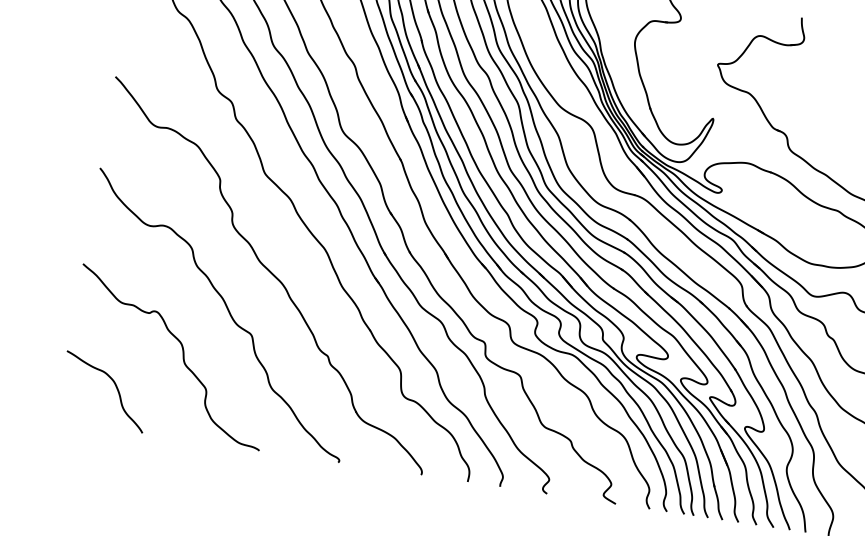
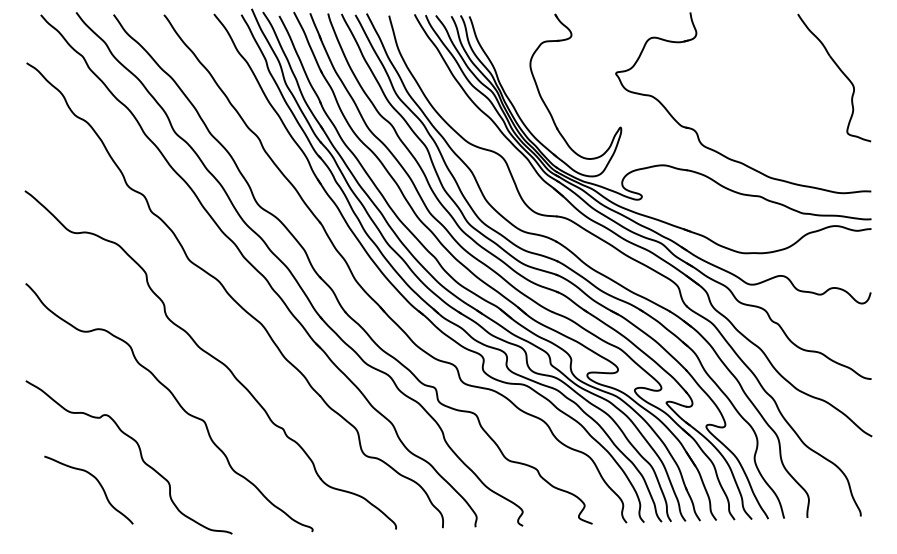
curve: (115, 387) -> (98, 483), moved

